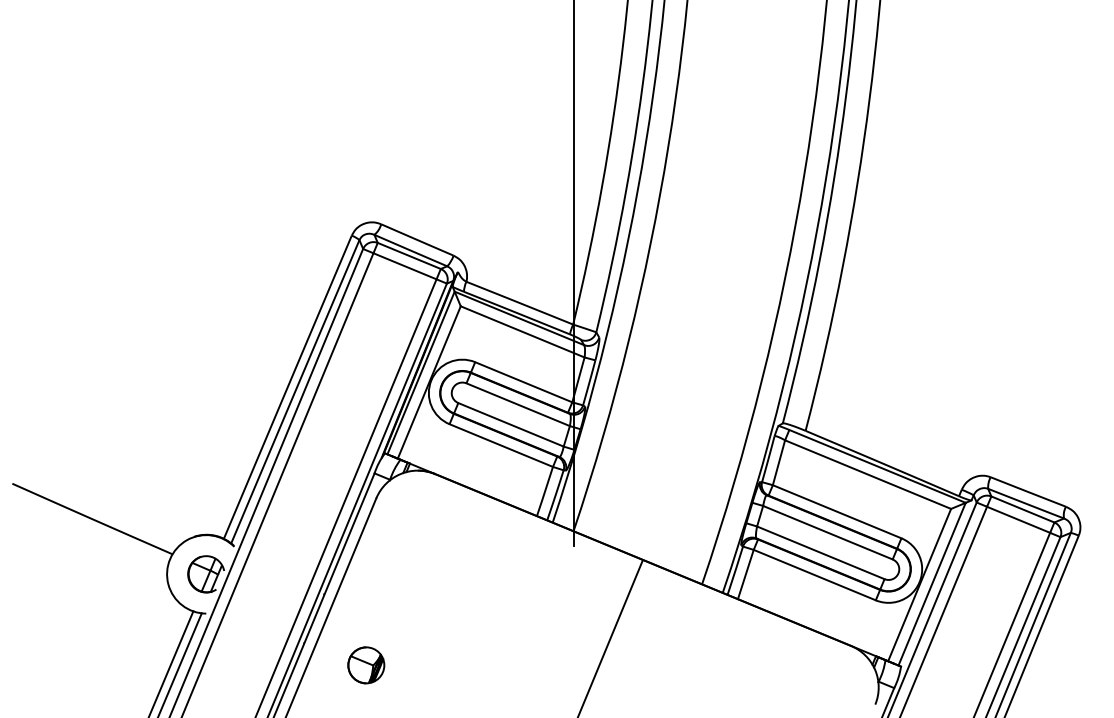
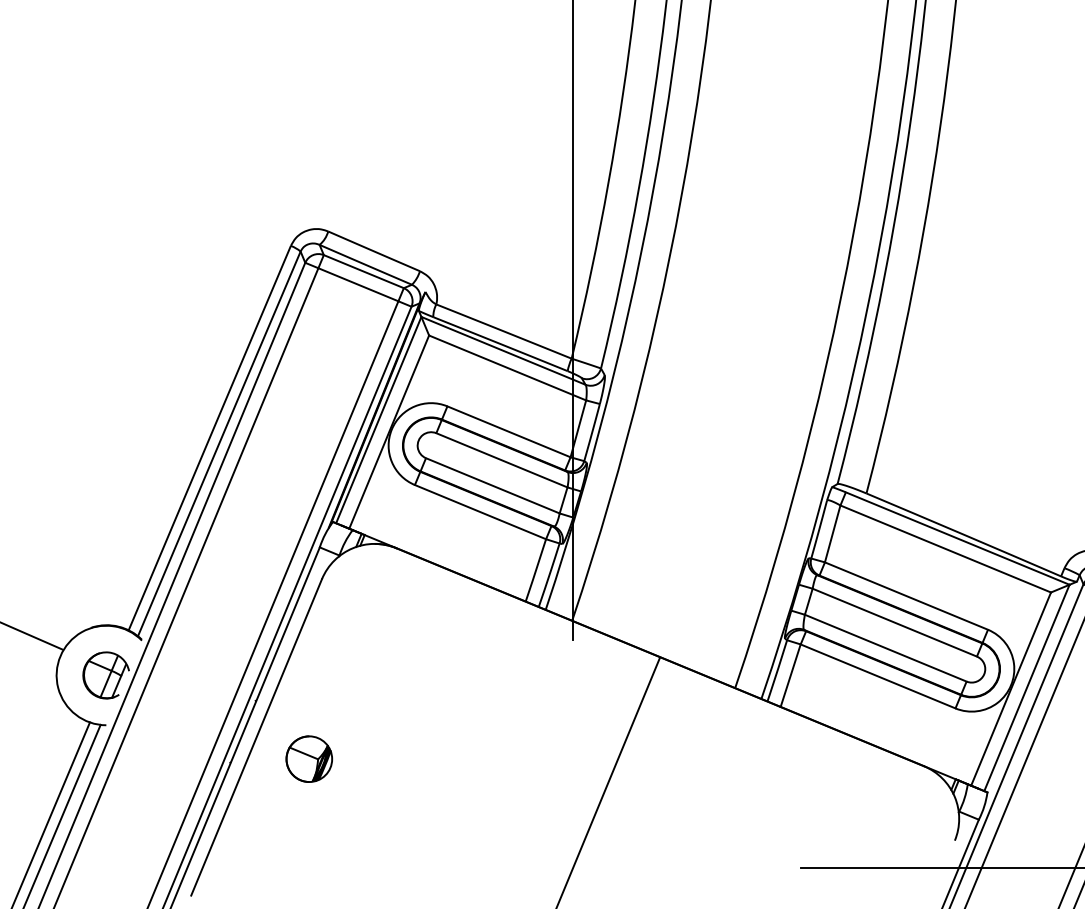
part: (366, 665) -> (309, 759), moved

